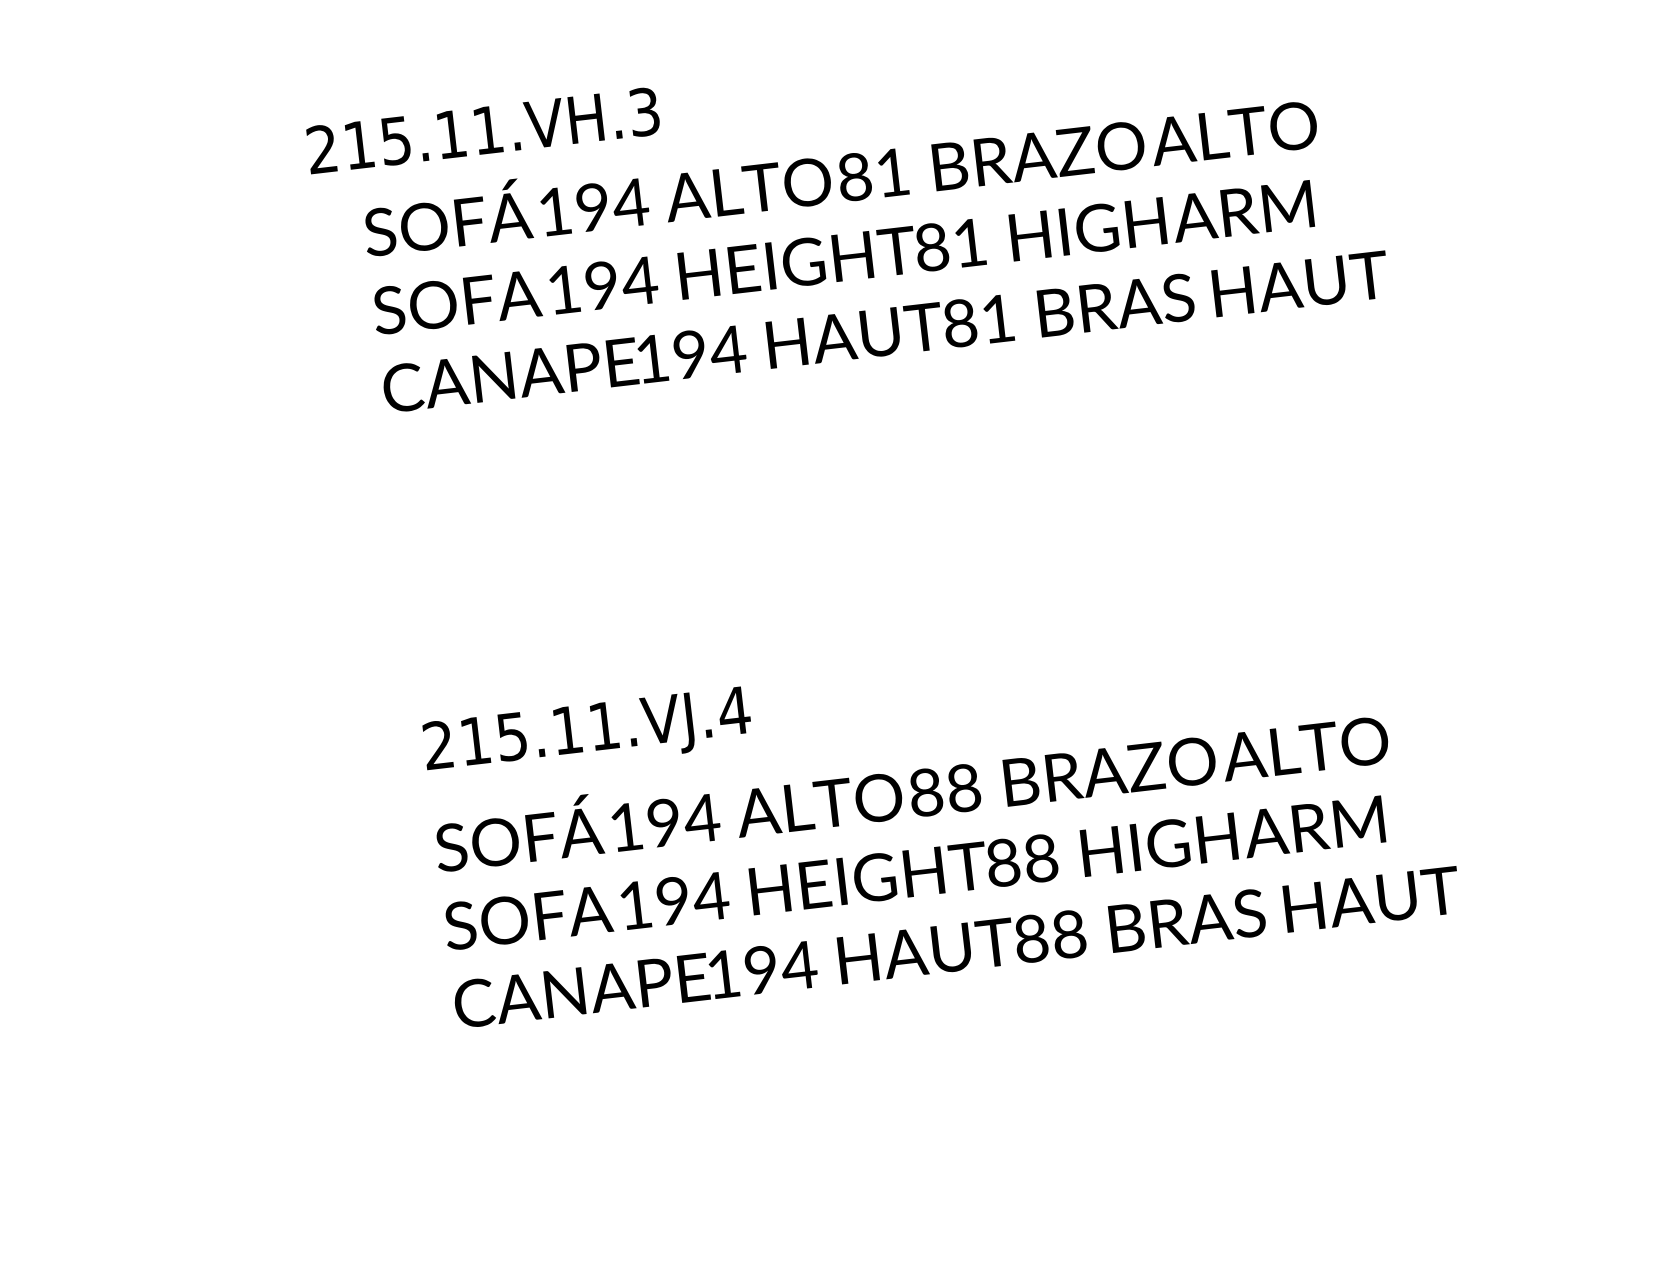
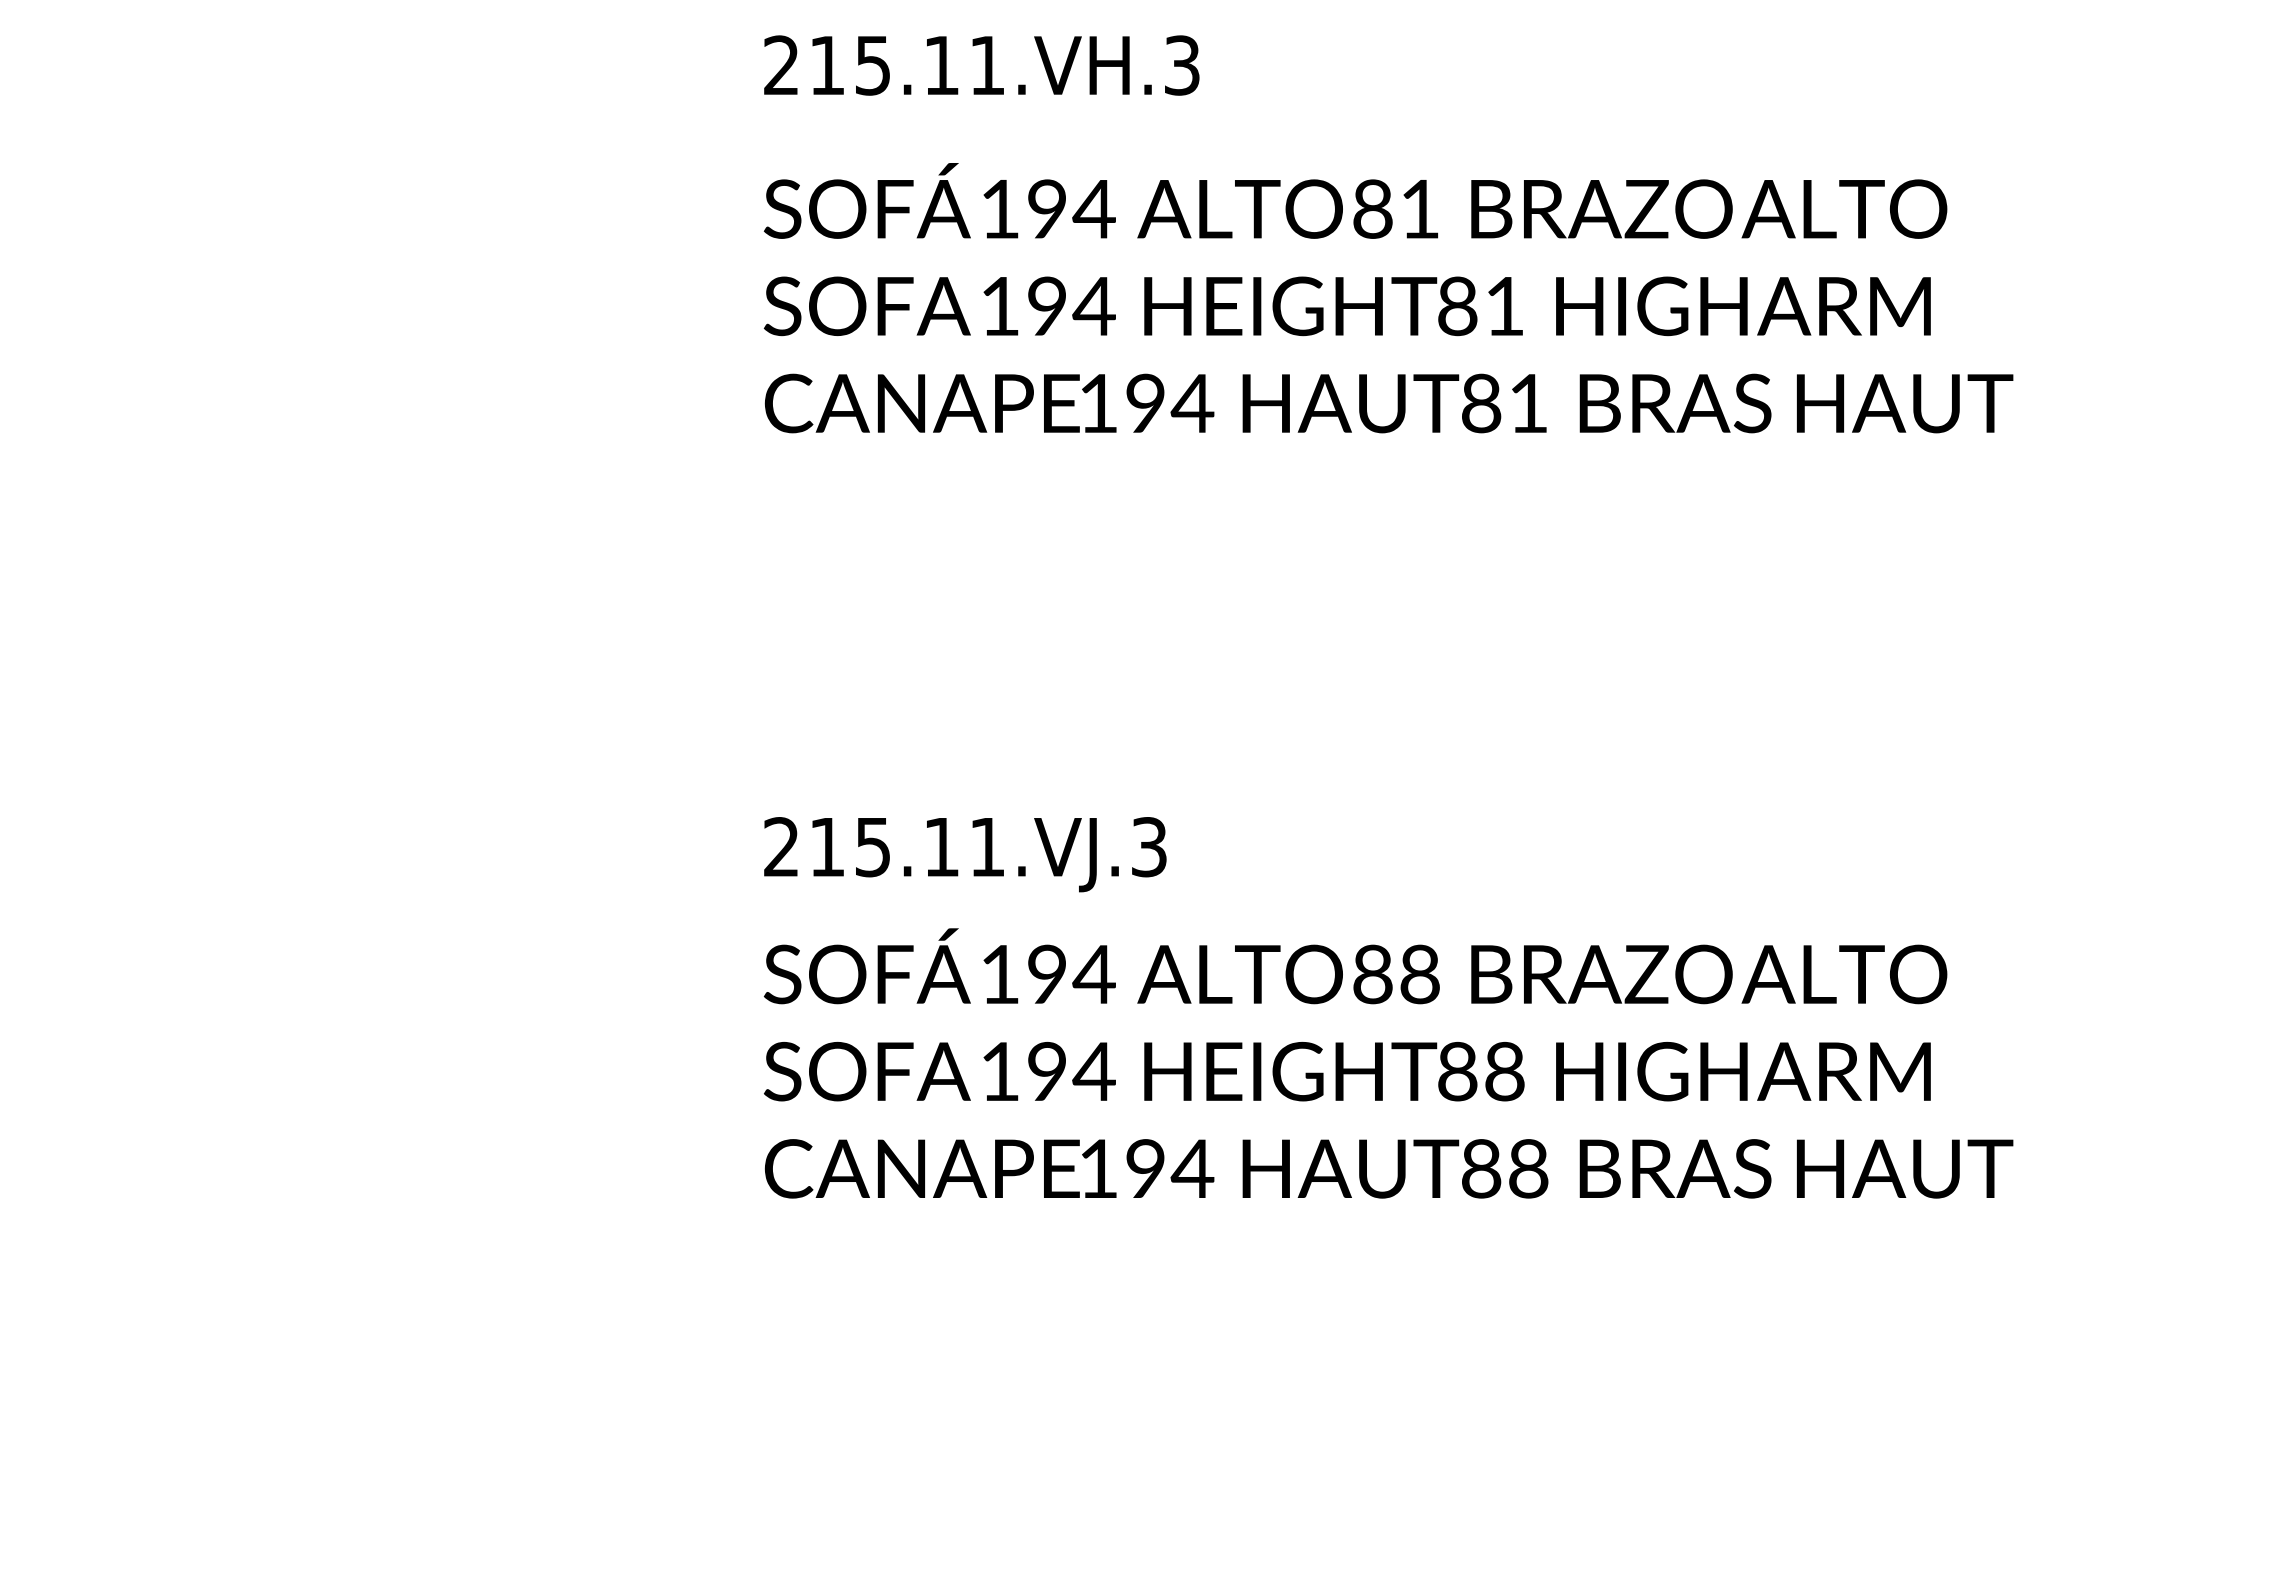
text: (483, 130) -> (981, 65), moved
text: (734, 711) -> (1149, 847), 215.11.VJ.4 -> 215.11.VJ.3

